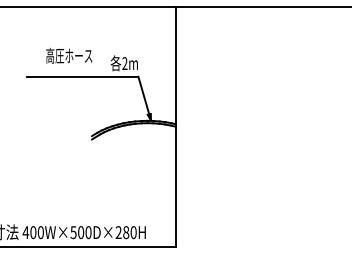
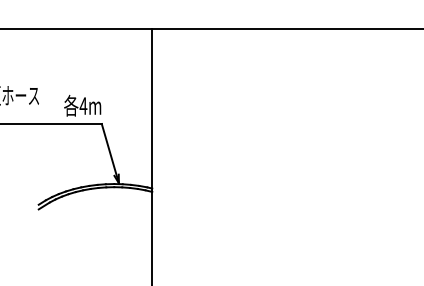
text: (124, 63) -> (82, 105), 2m -> 4m

